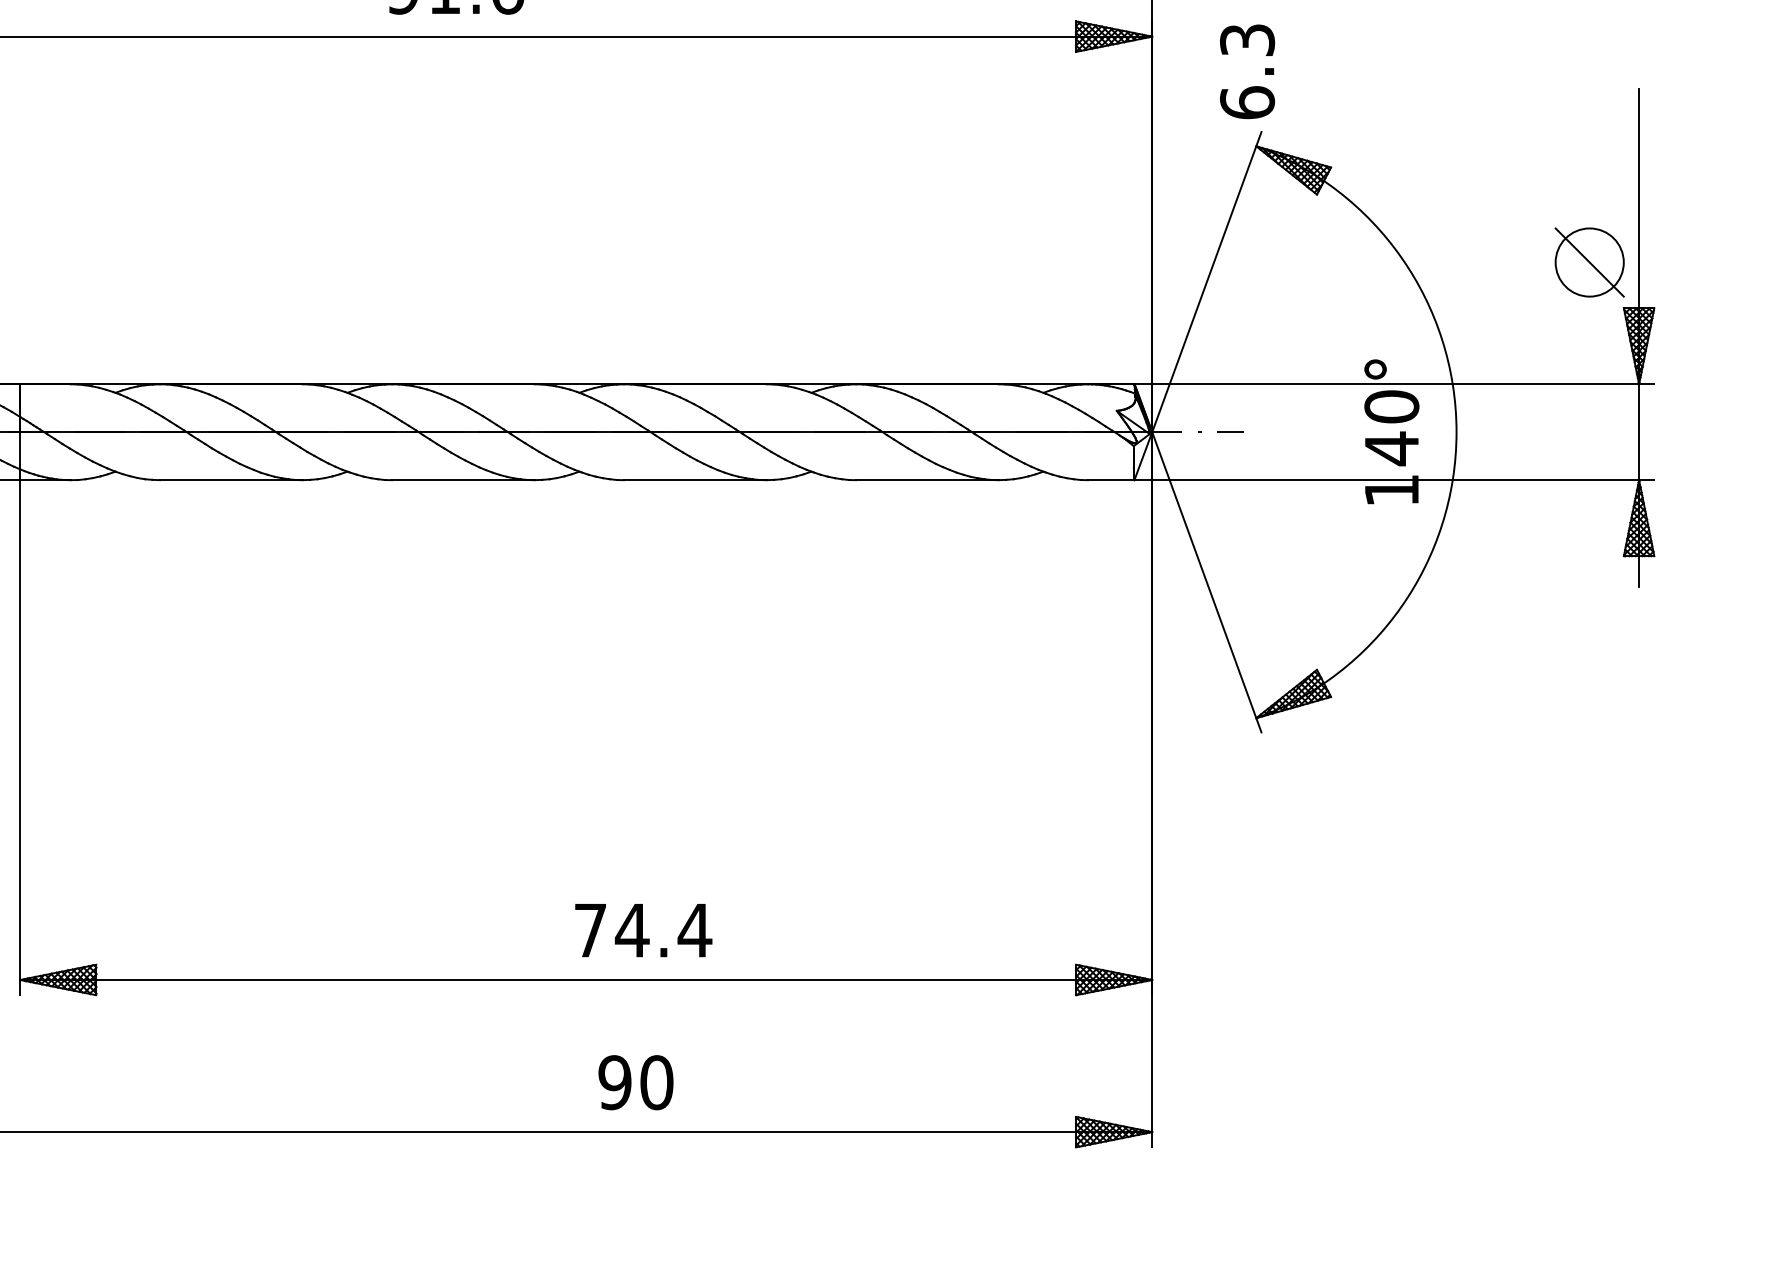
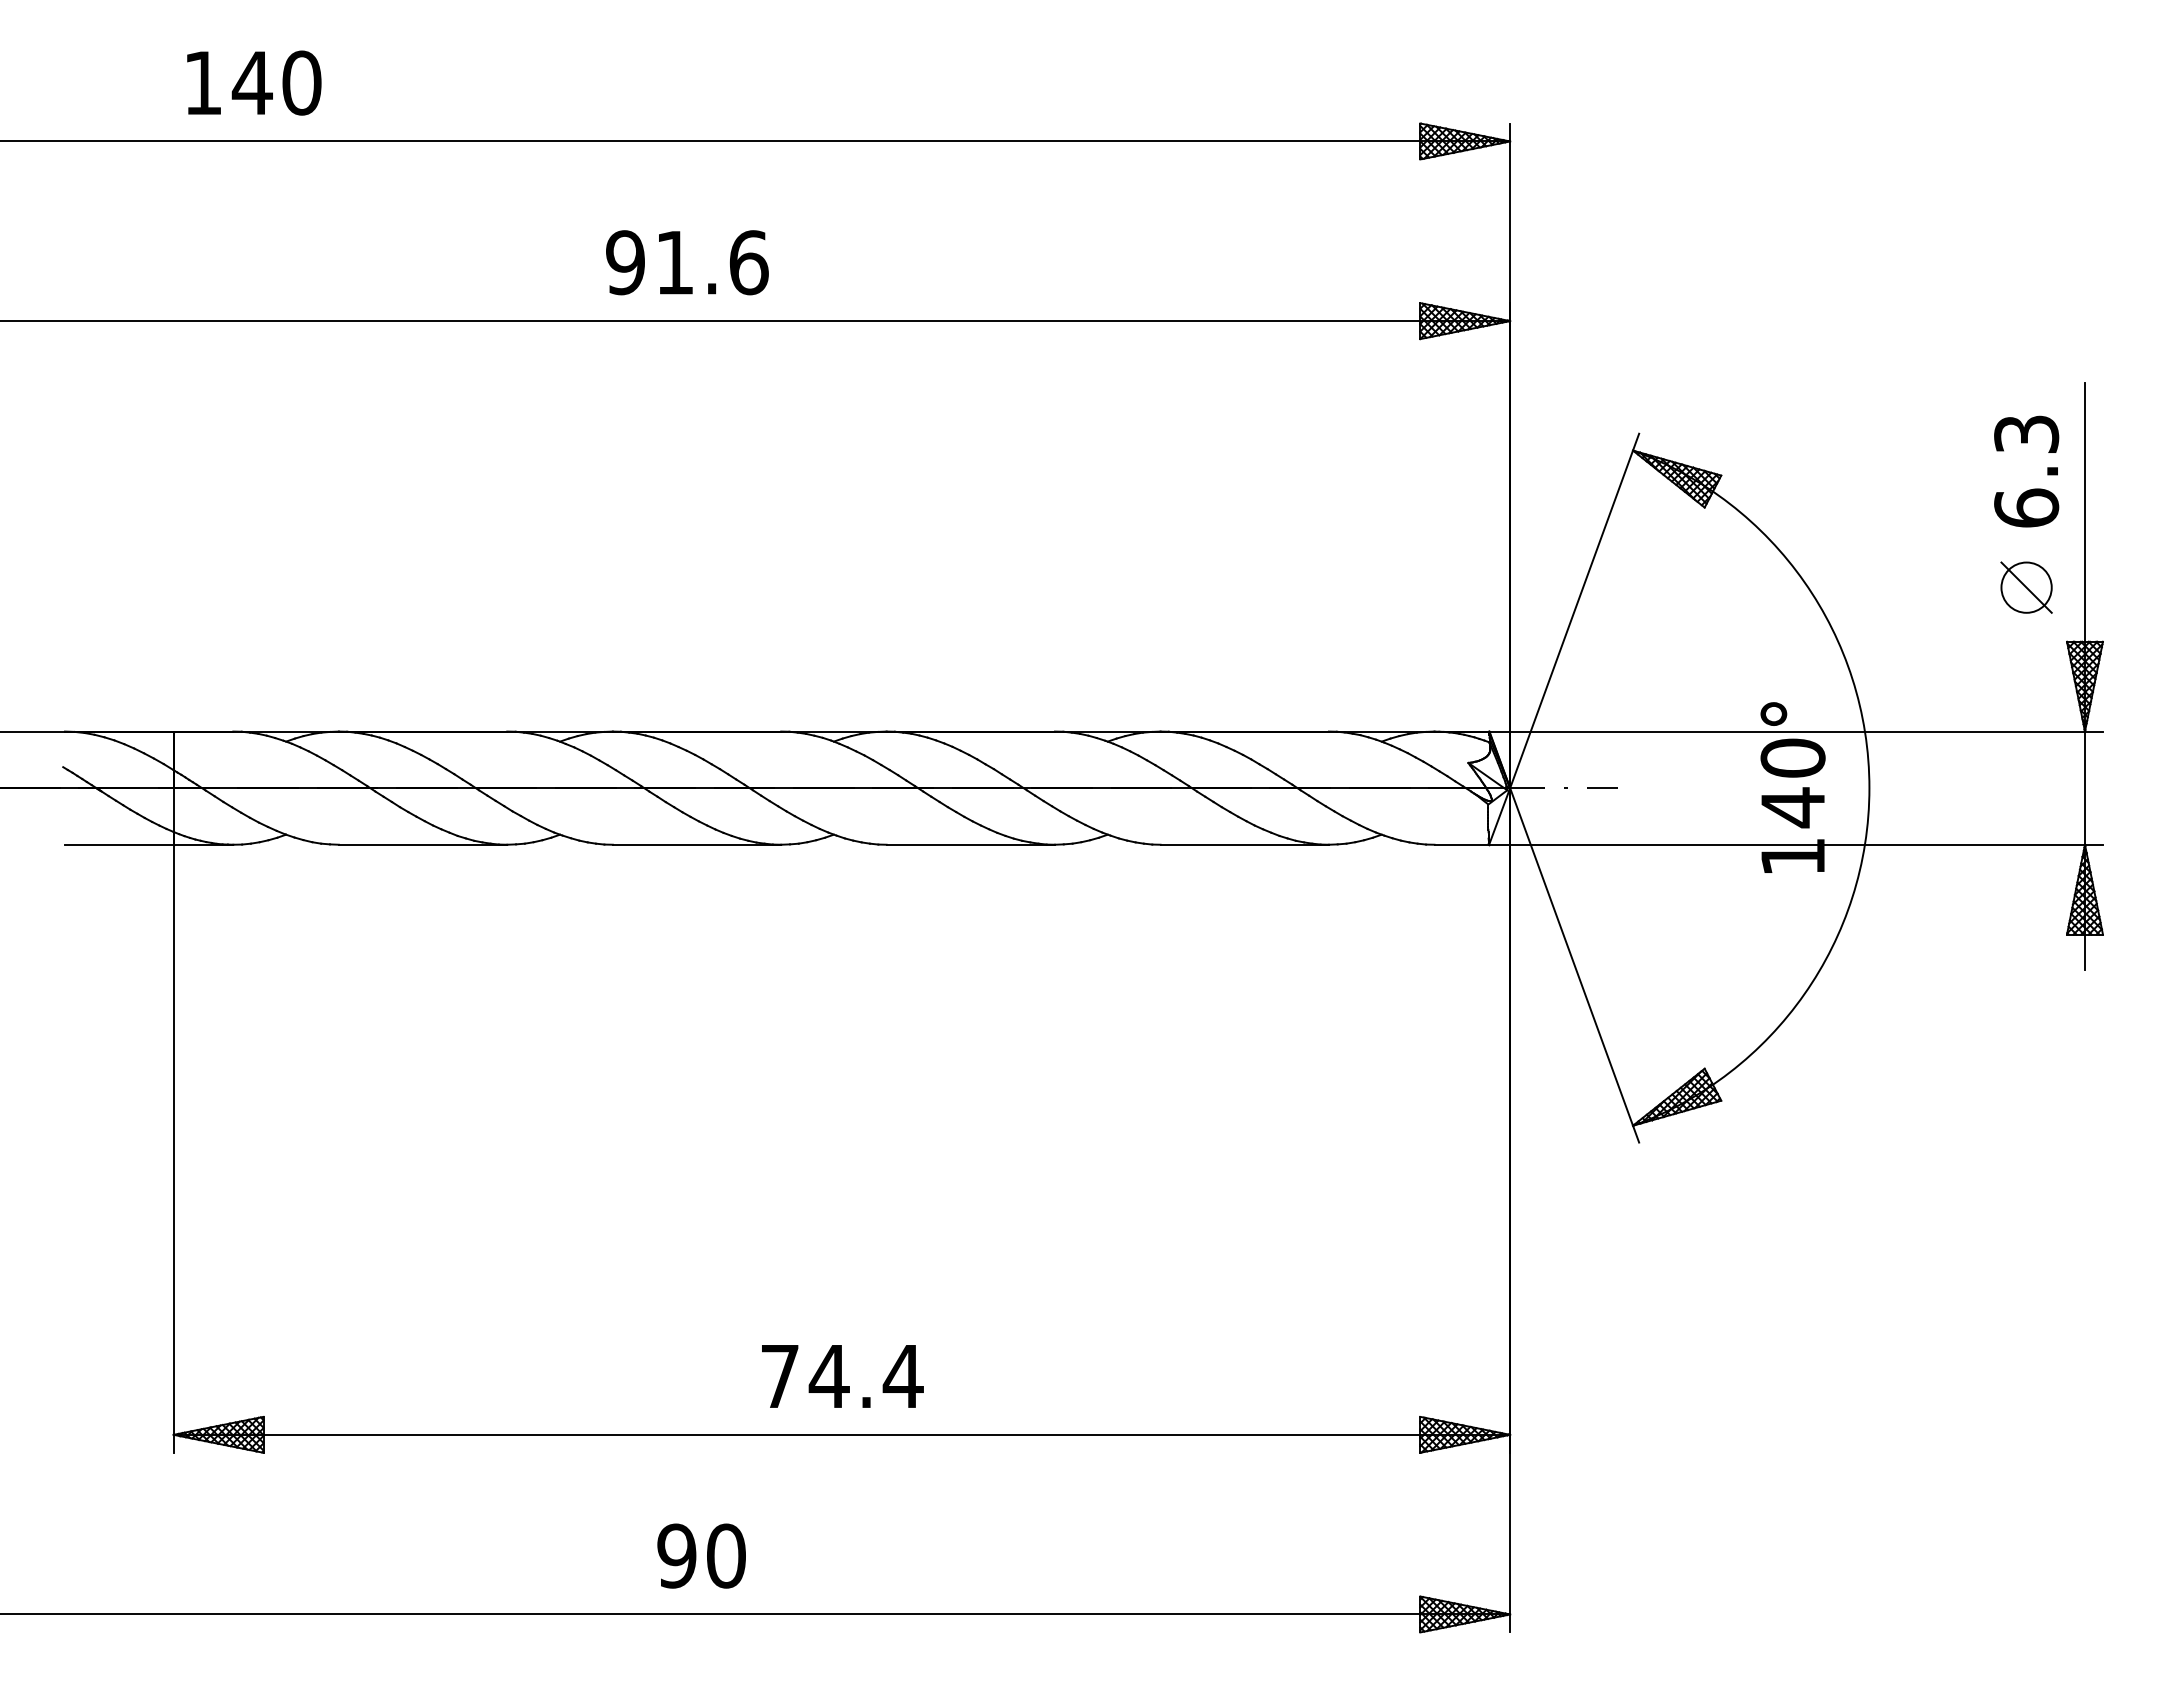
text: (1247, 71) -> (2026, 471), moved
part: (1589, 262) -> (2026, 587), size x0.62
text: (643, 930) -> (842, 1376), moved
text: (635, 1082) -> (701, 1555), moved

